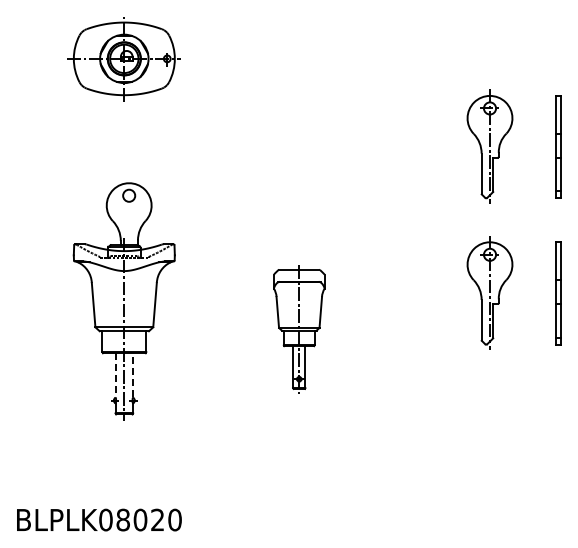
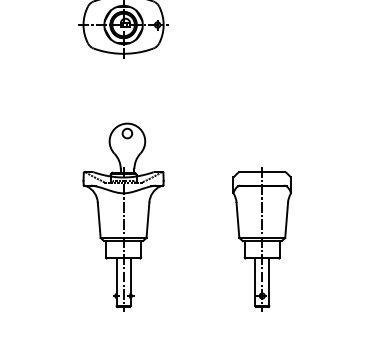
part: (299, 329) -> (262, 239), size x1.43
line: (133, 374) -> (130, 275), dashed -> solid
line: (115, 375) -> (116, 276), dashed -> solid

